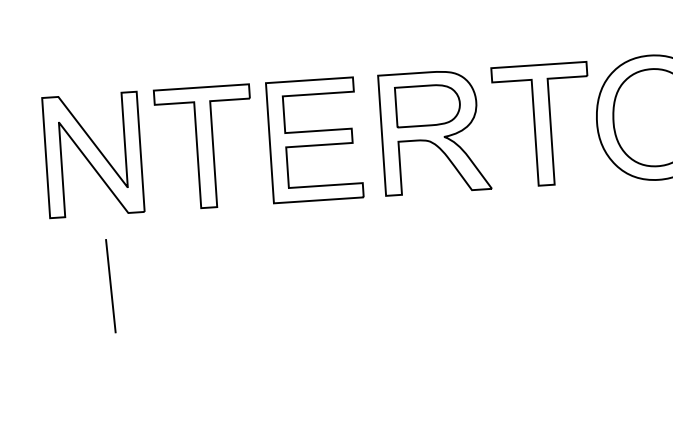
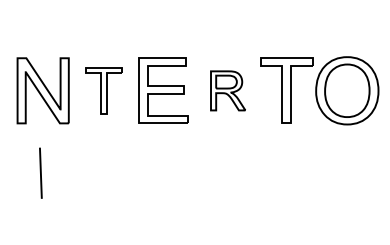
part: (433, 131) -> (227, 90), size x0.6
part: (204, 146) -> (103, 90), size x0.7
line: (110, 284) -> (40, 172), moved

